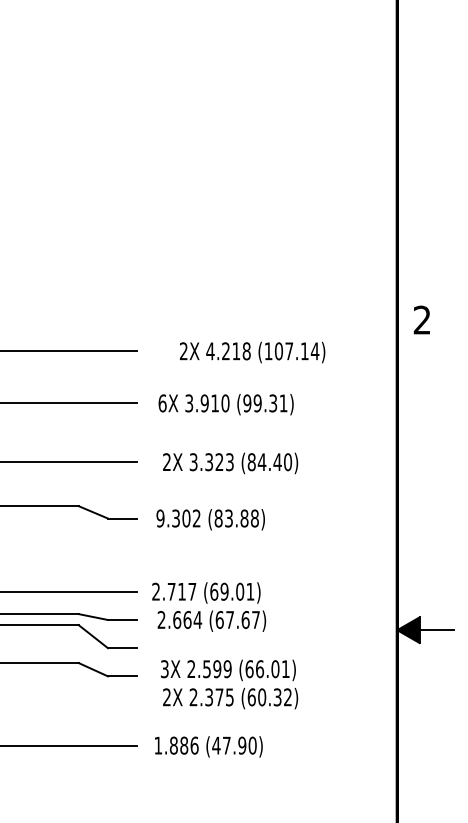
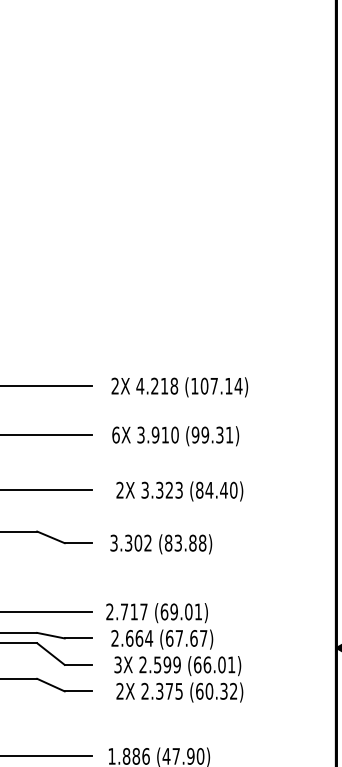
text: (252, 352) -> (179, 387), moved
text: (160, 518) -> (114, 543), 9.302 -> 3.302
text: (229, 684) -> (178, 679), moved

